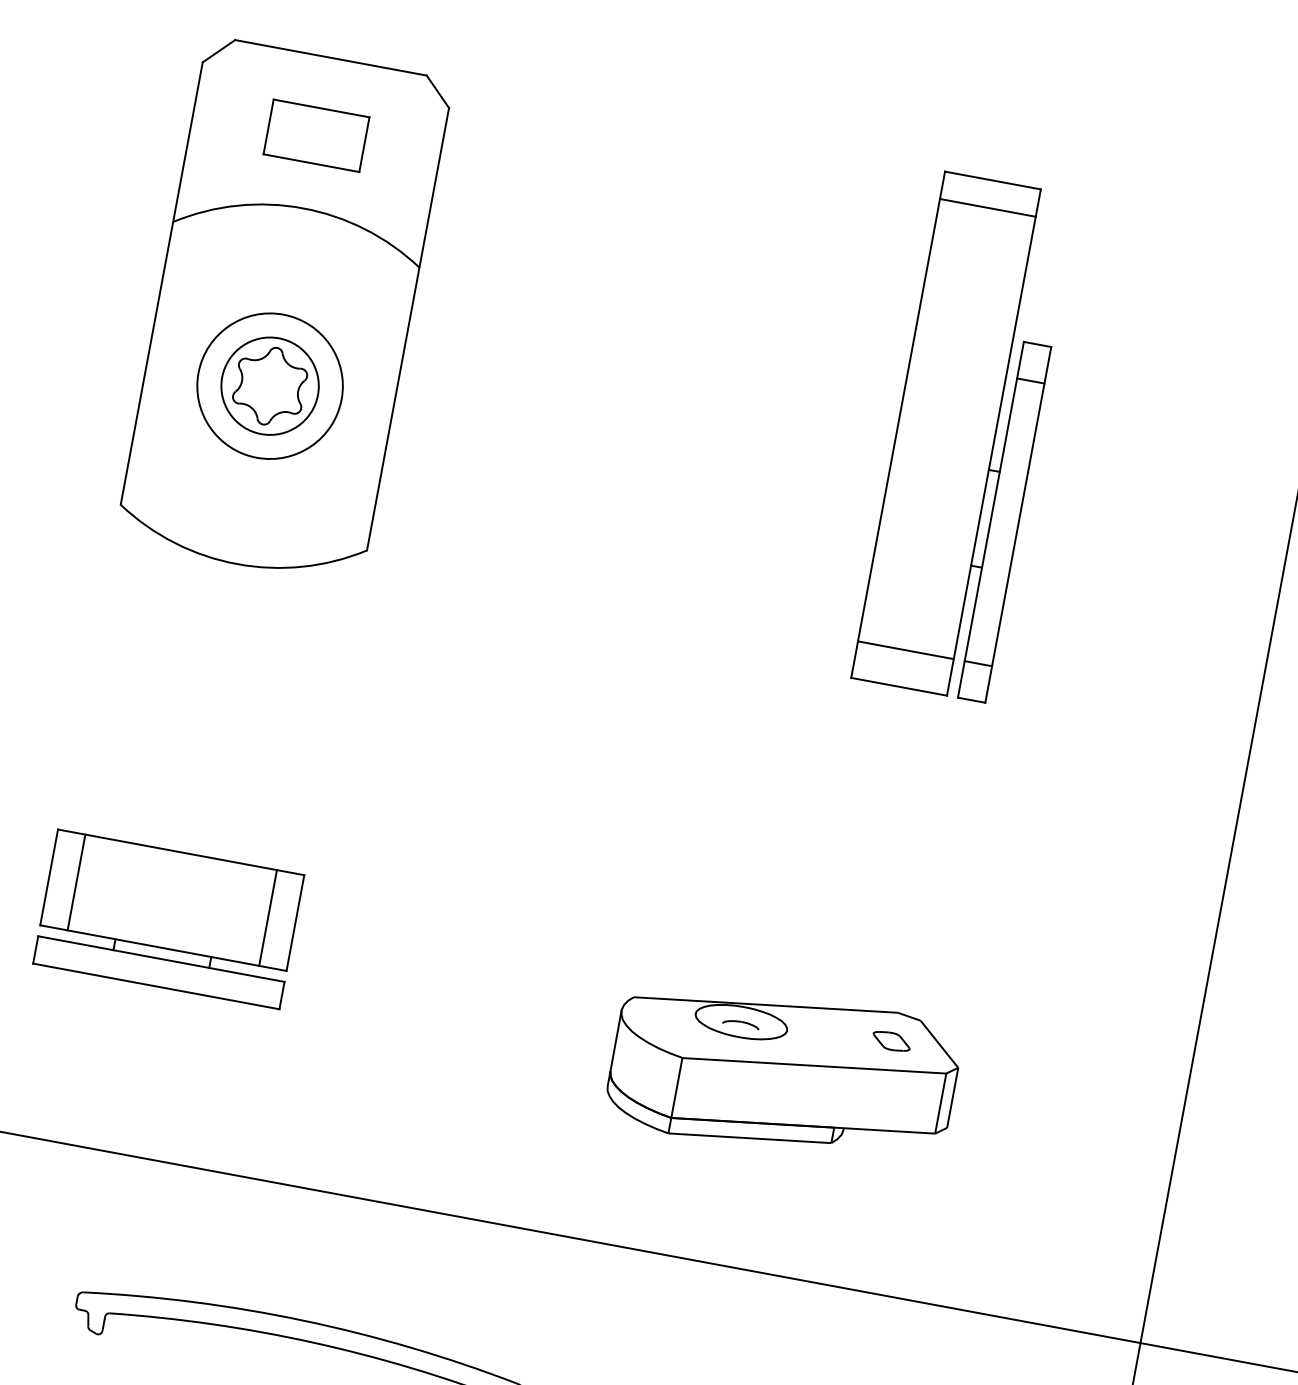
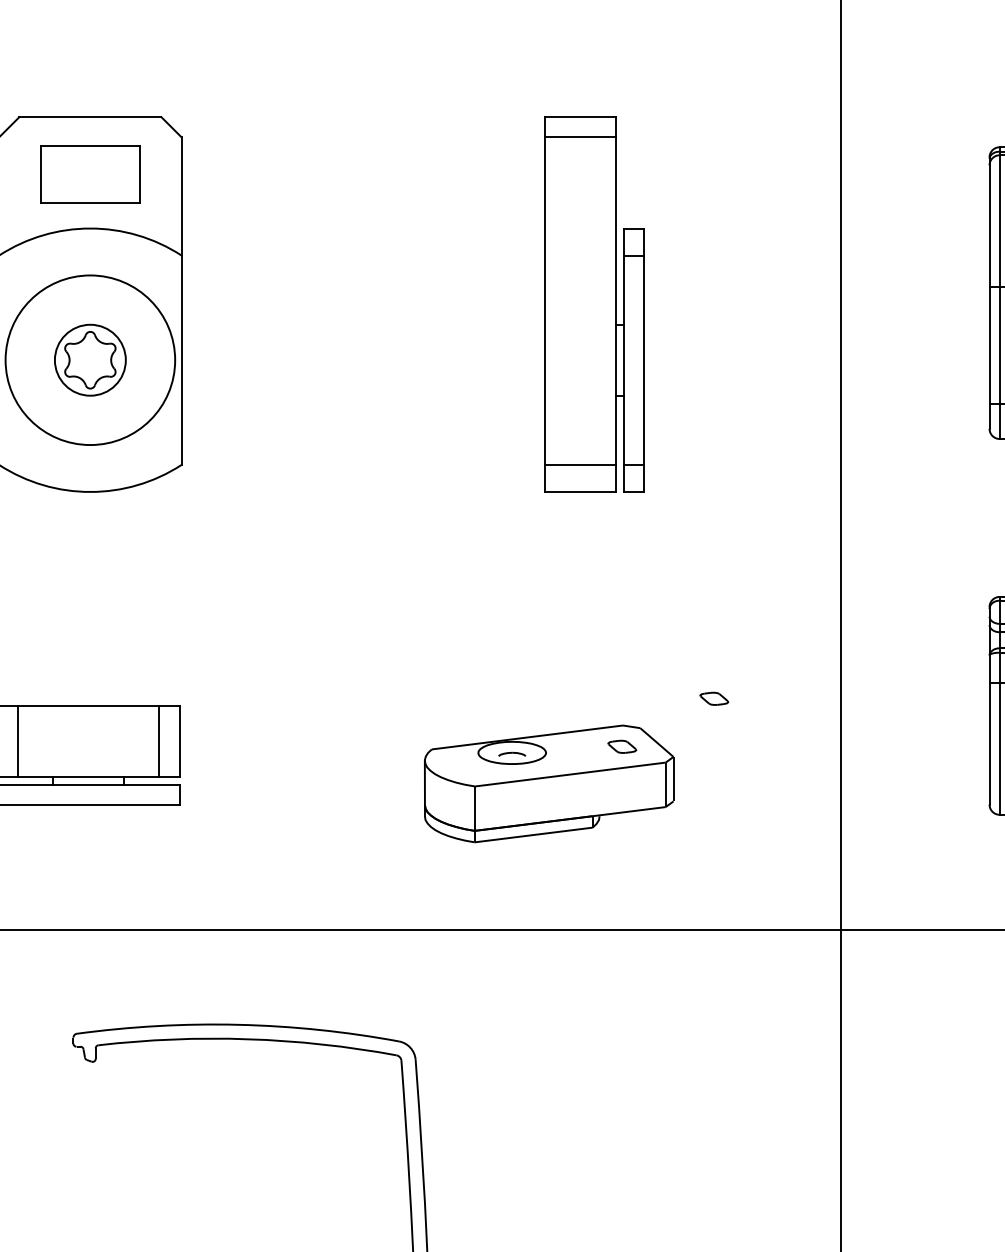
part: (316, 135) -> (90, 174), size x1.4
circle: (270, 386) -> (90, 360), size x1.6
part: (1028, 999) -> (714, 698), added

